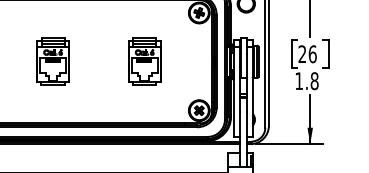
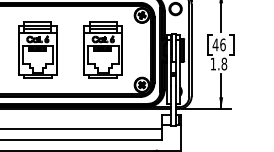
text: (302, 53) -> (215, 44), 26 -> 46
part: (52, 60) -> (37, 49), size x1.67
part: (143, 60) -> (102, 49), size x1.67

